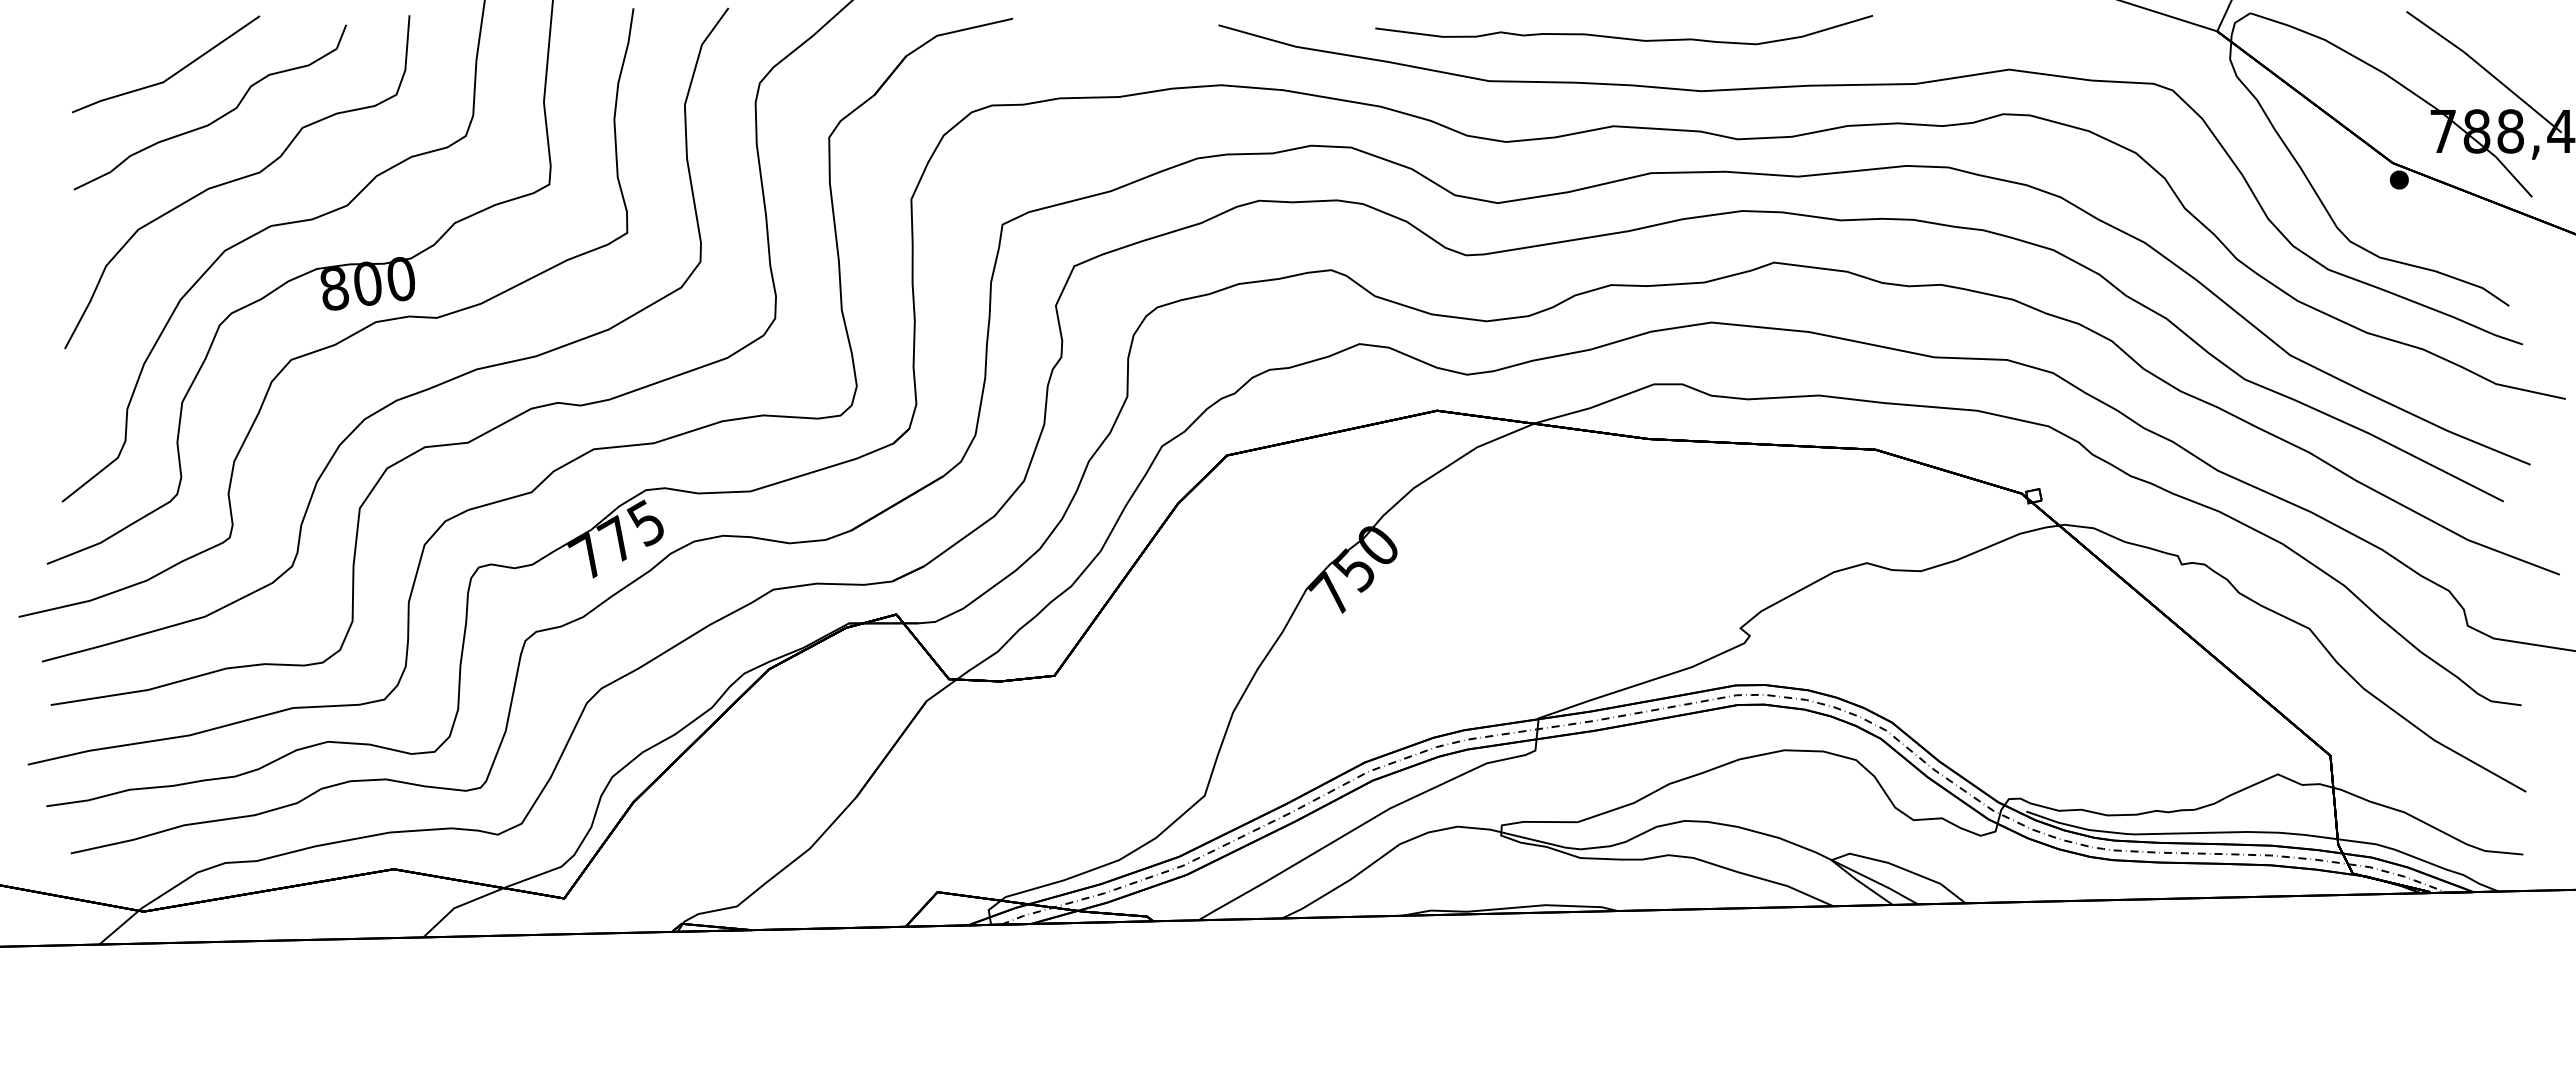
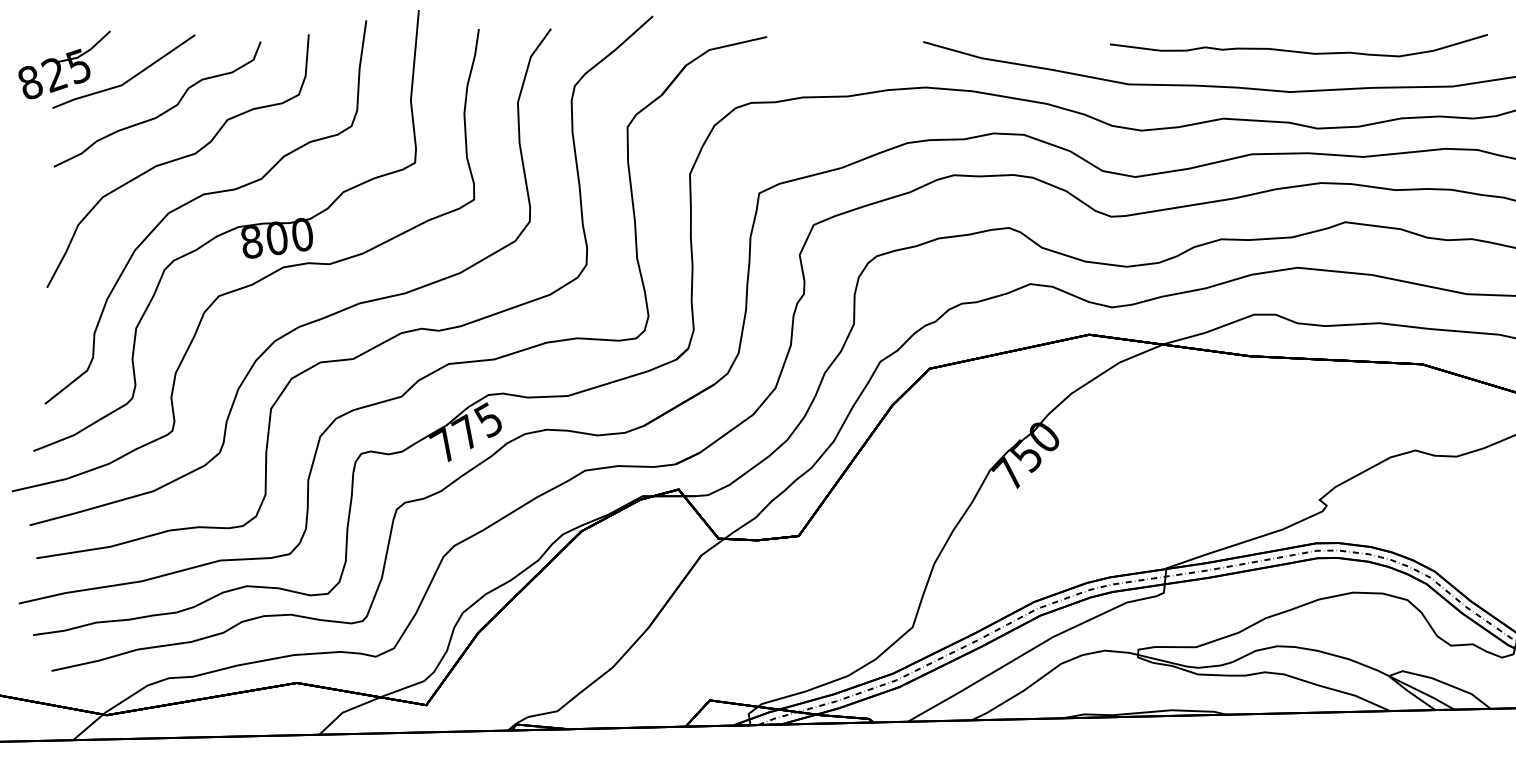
curve: (1624, 37) -> (1299, 51), moved
part: (87, 55) -> (64, 64), added

